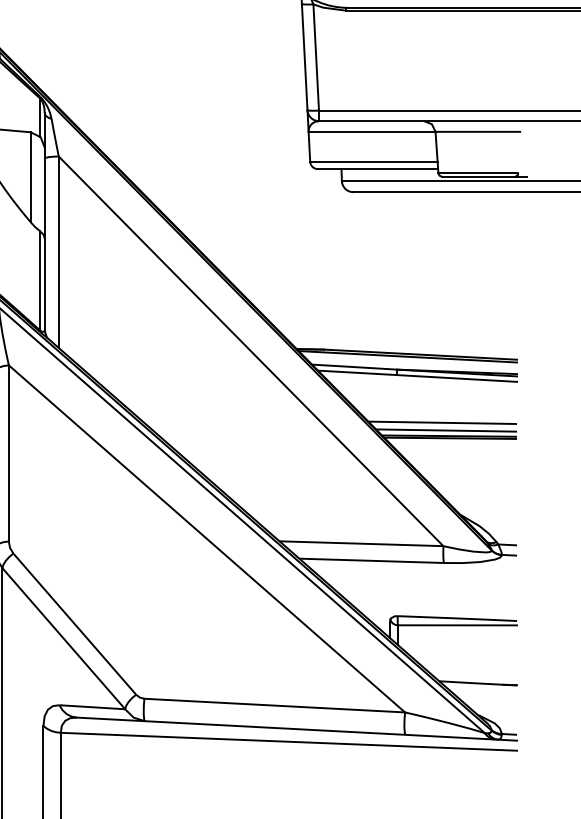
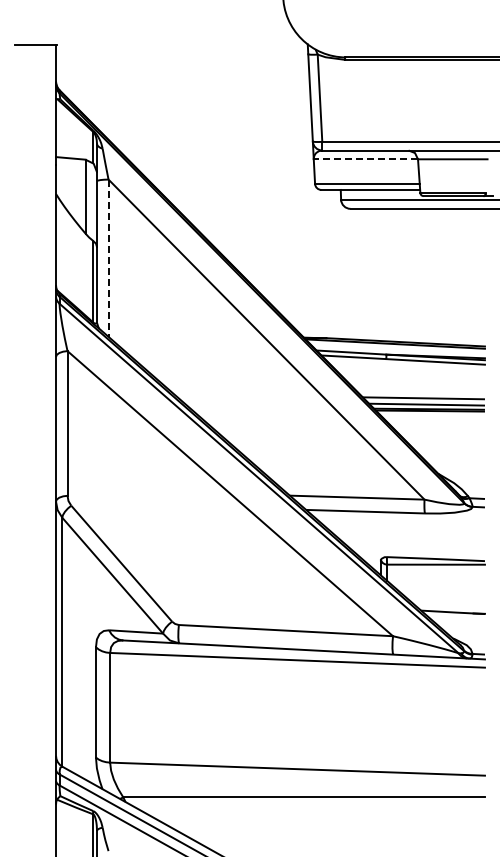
line: (371, 132) -> (365, 159), solid -> dashed
line: (58, 252) -> (108, 258), solid -> dashed

